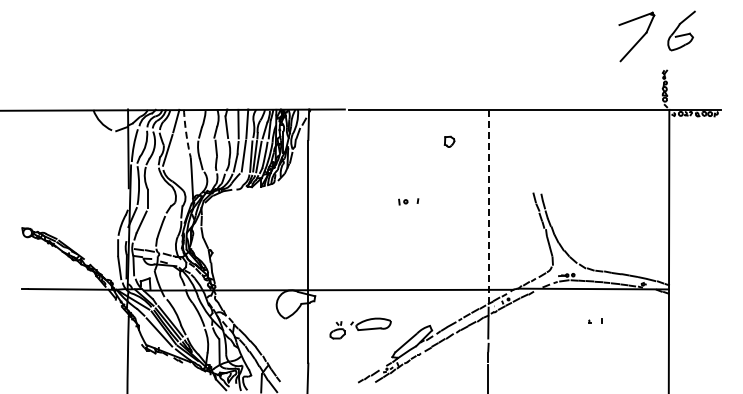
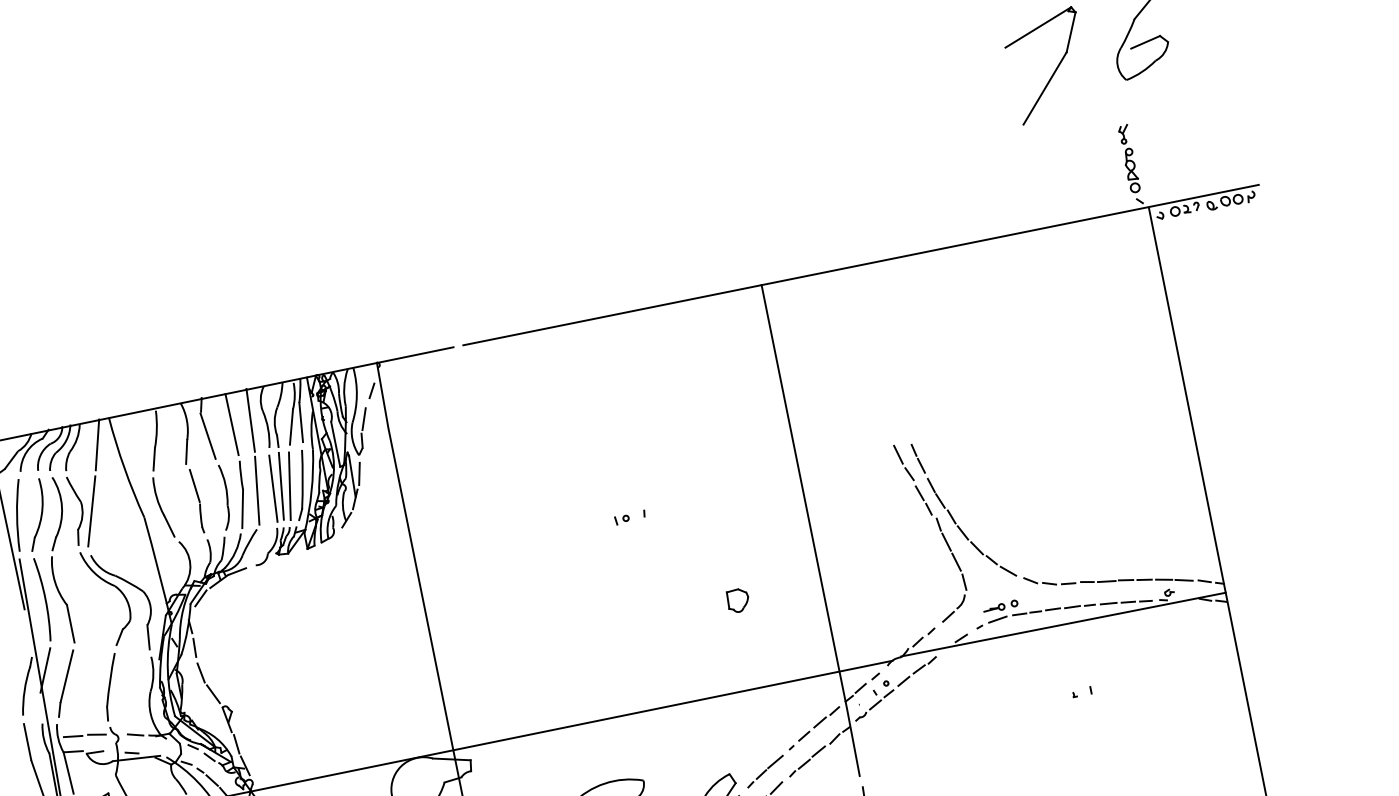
arc: (186, 133) -> (124, 467), dashed -> solid
part: (449, 141) -> (737, 599), moved
part: (408, 201) -> (629, 516), size x0.71
line: (488, 208) -> (804, 497), dashed -> solid
part: (595, 320) -> (1081, 691), size x0.62

